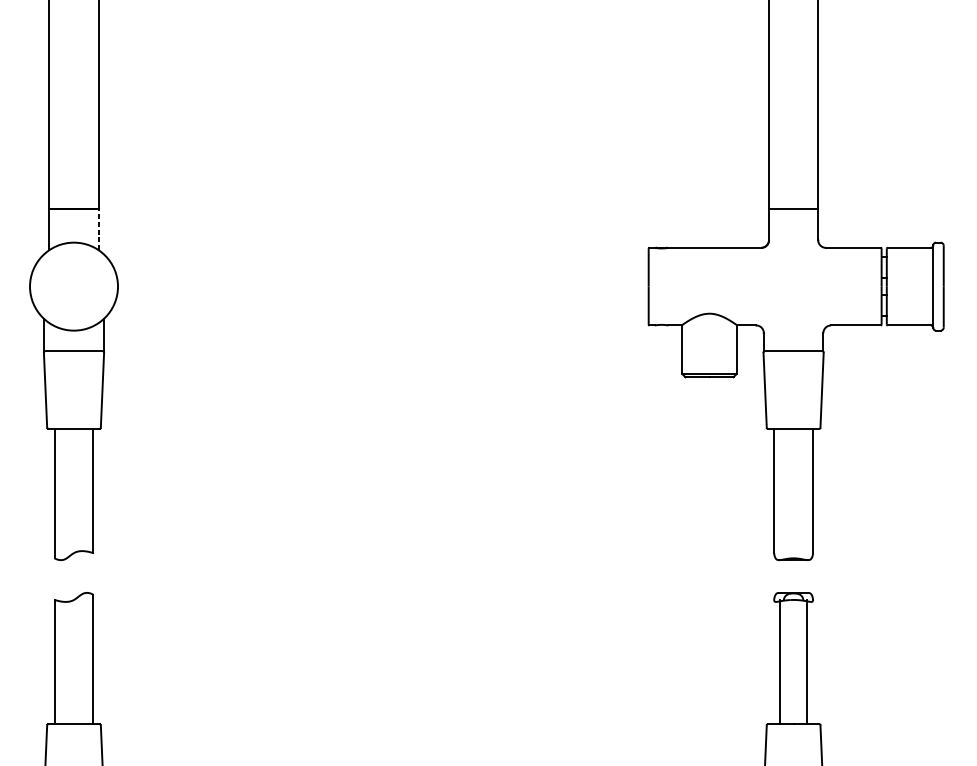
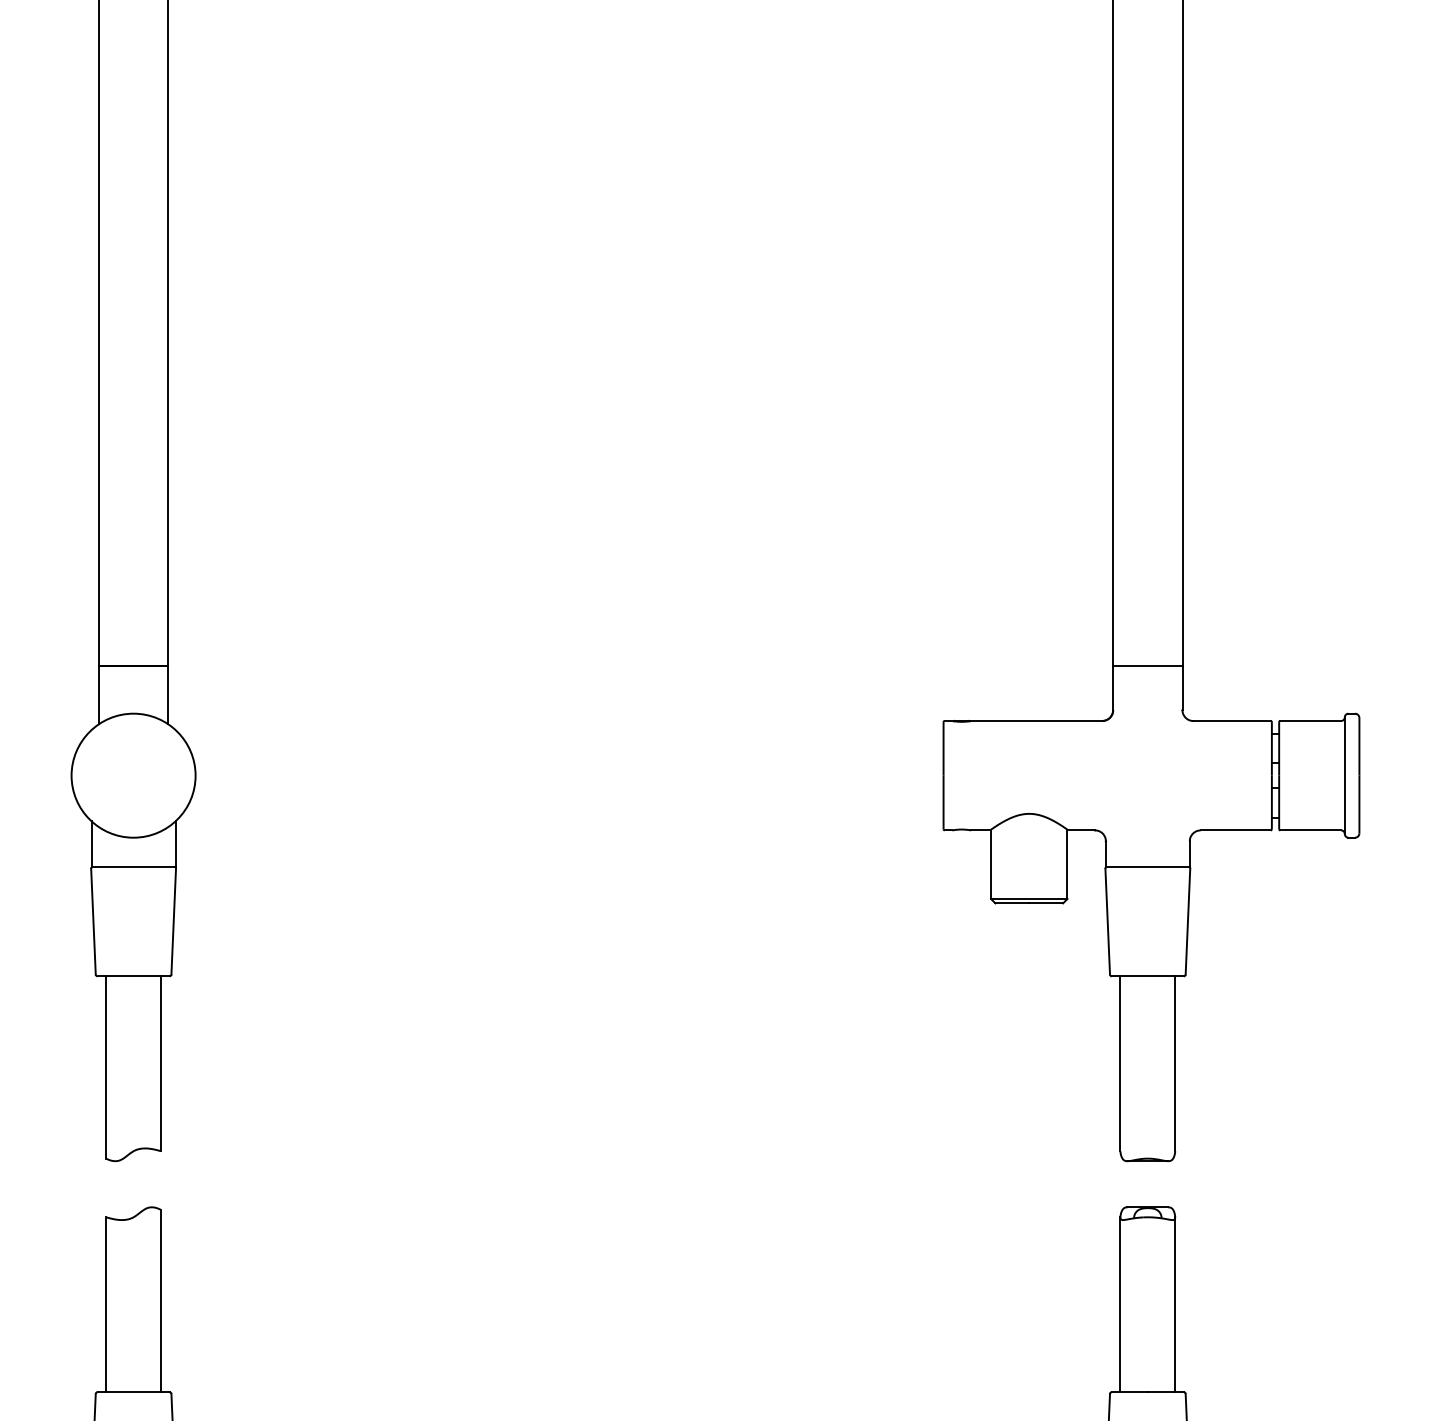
line: (98, 229) -> (168, 694), dashed -> solid
line: (779, 661) -> (1175, 1304), moved
line: (806, 661) -> (1120, 1304), moved

